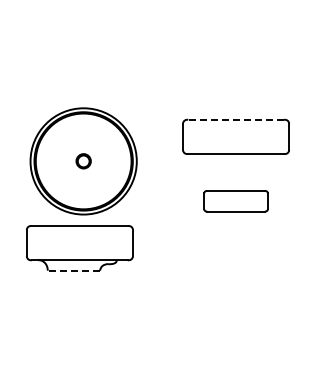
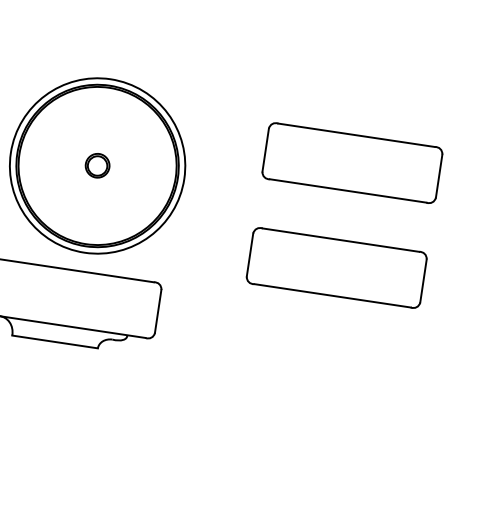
line: (236, 119) -> (357, 134), dashed -> solid
part: (235, 201) -> (335, 268), size x1.67
line: (73, 270) -> (54, 341), dashed -> solid

